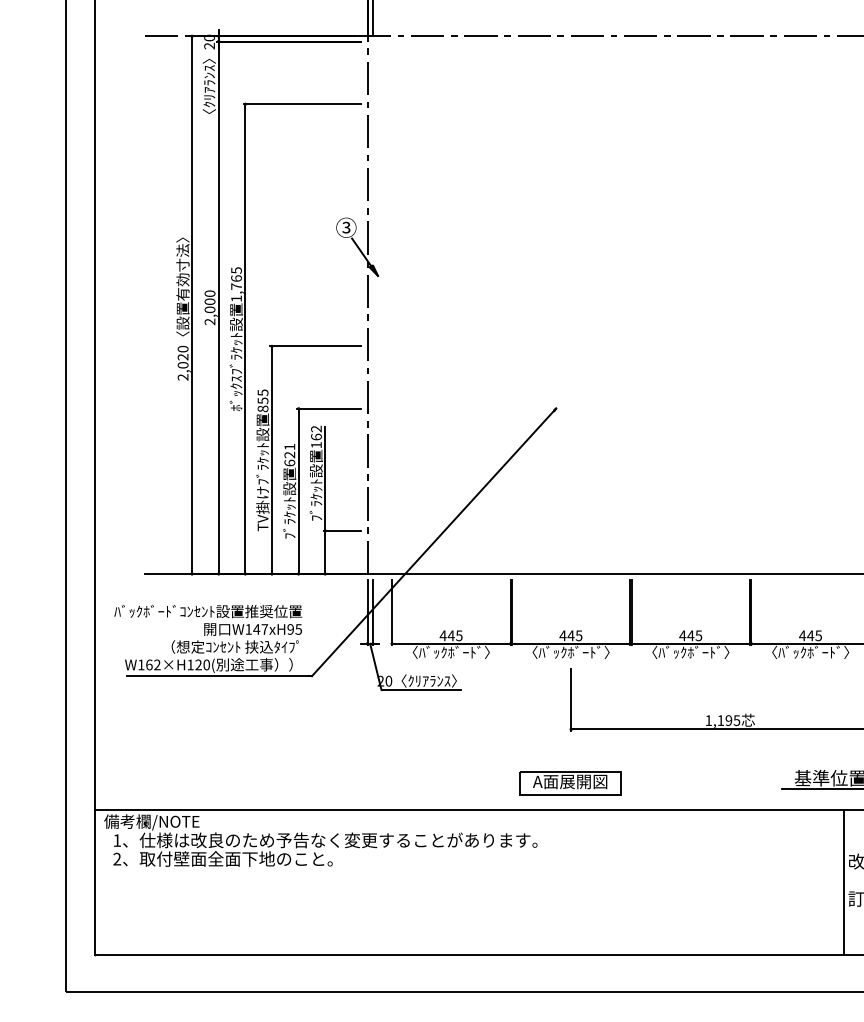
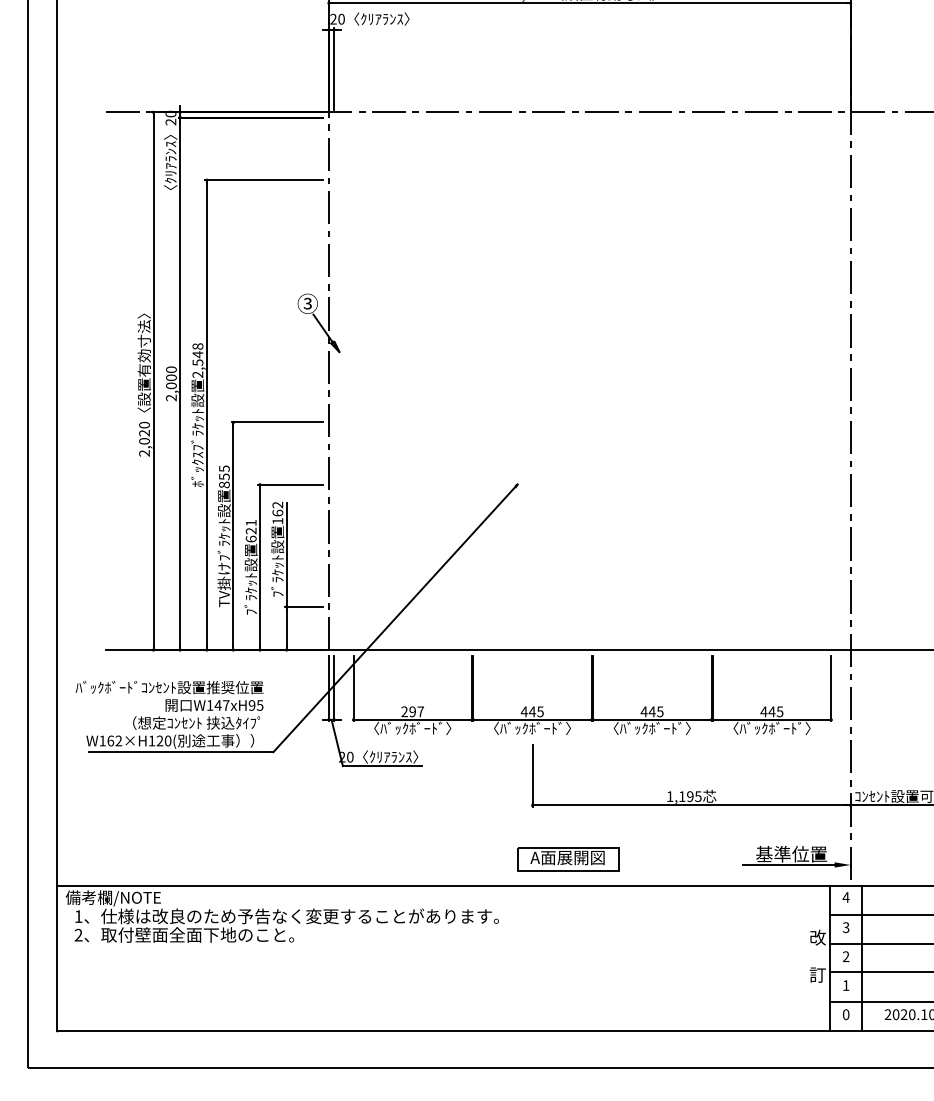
text: (236, 284) -> (197, 360), 1,765 -> 2,548
text: (451, 635) -> (412, 711), 445 -> 297
part: (571, 783) -> (568, 859), moved
line: (844, 881) -> (805, 957), removed

